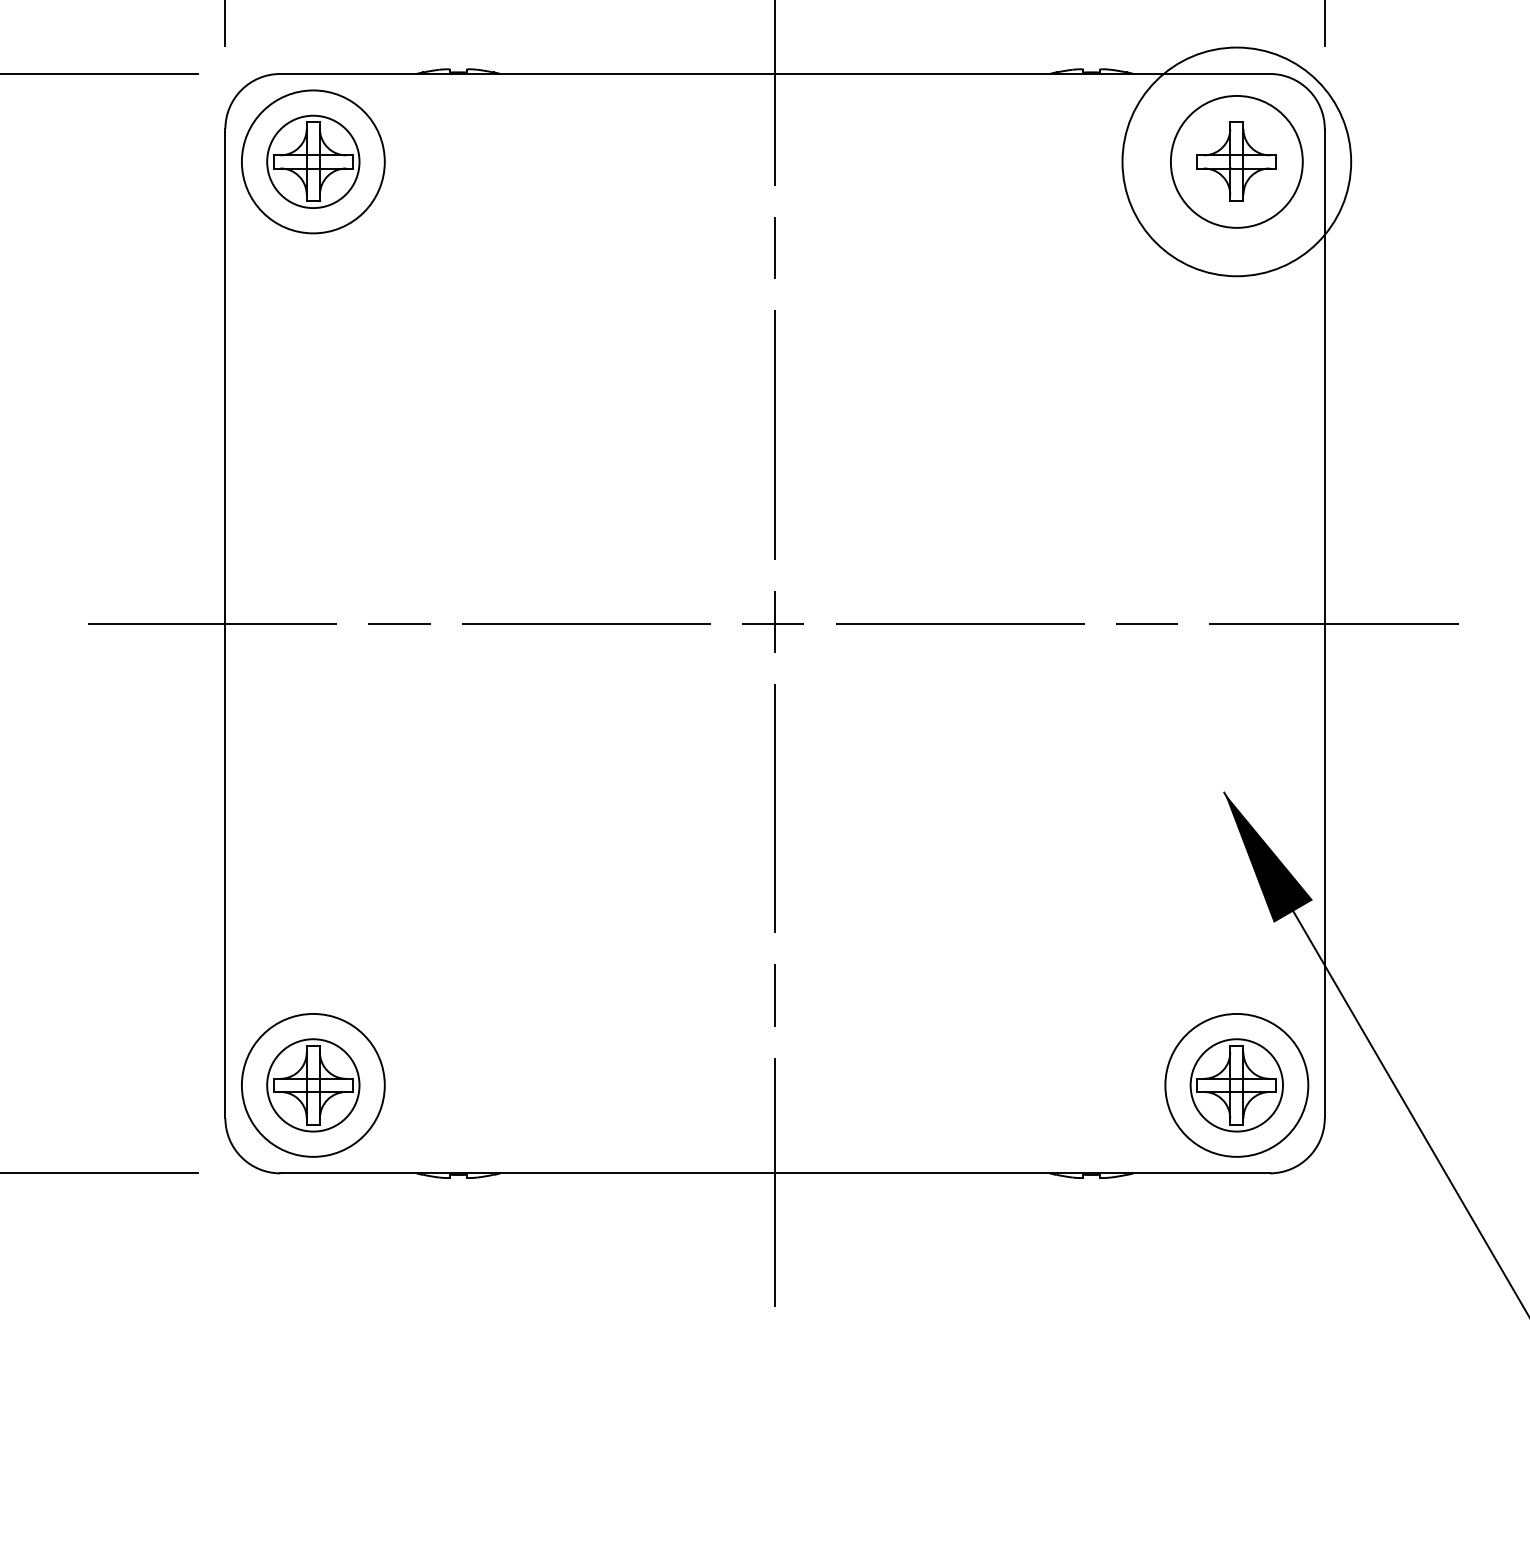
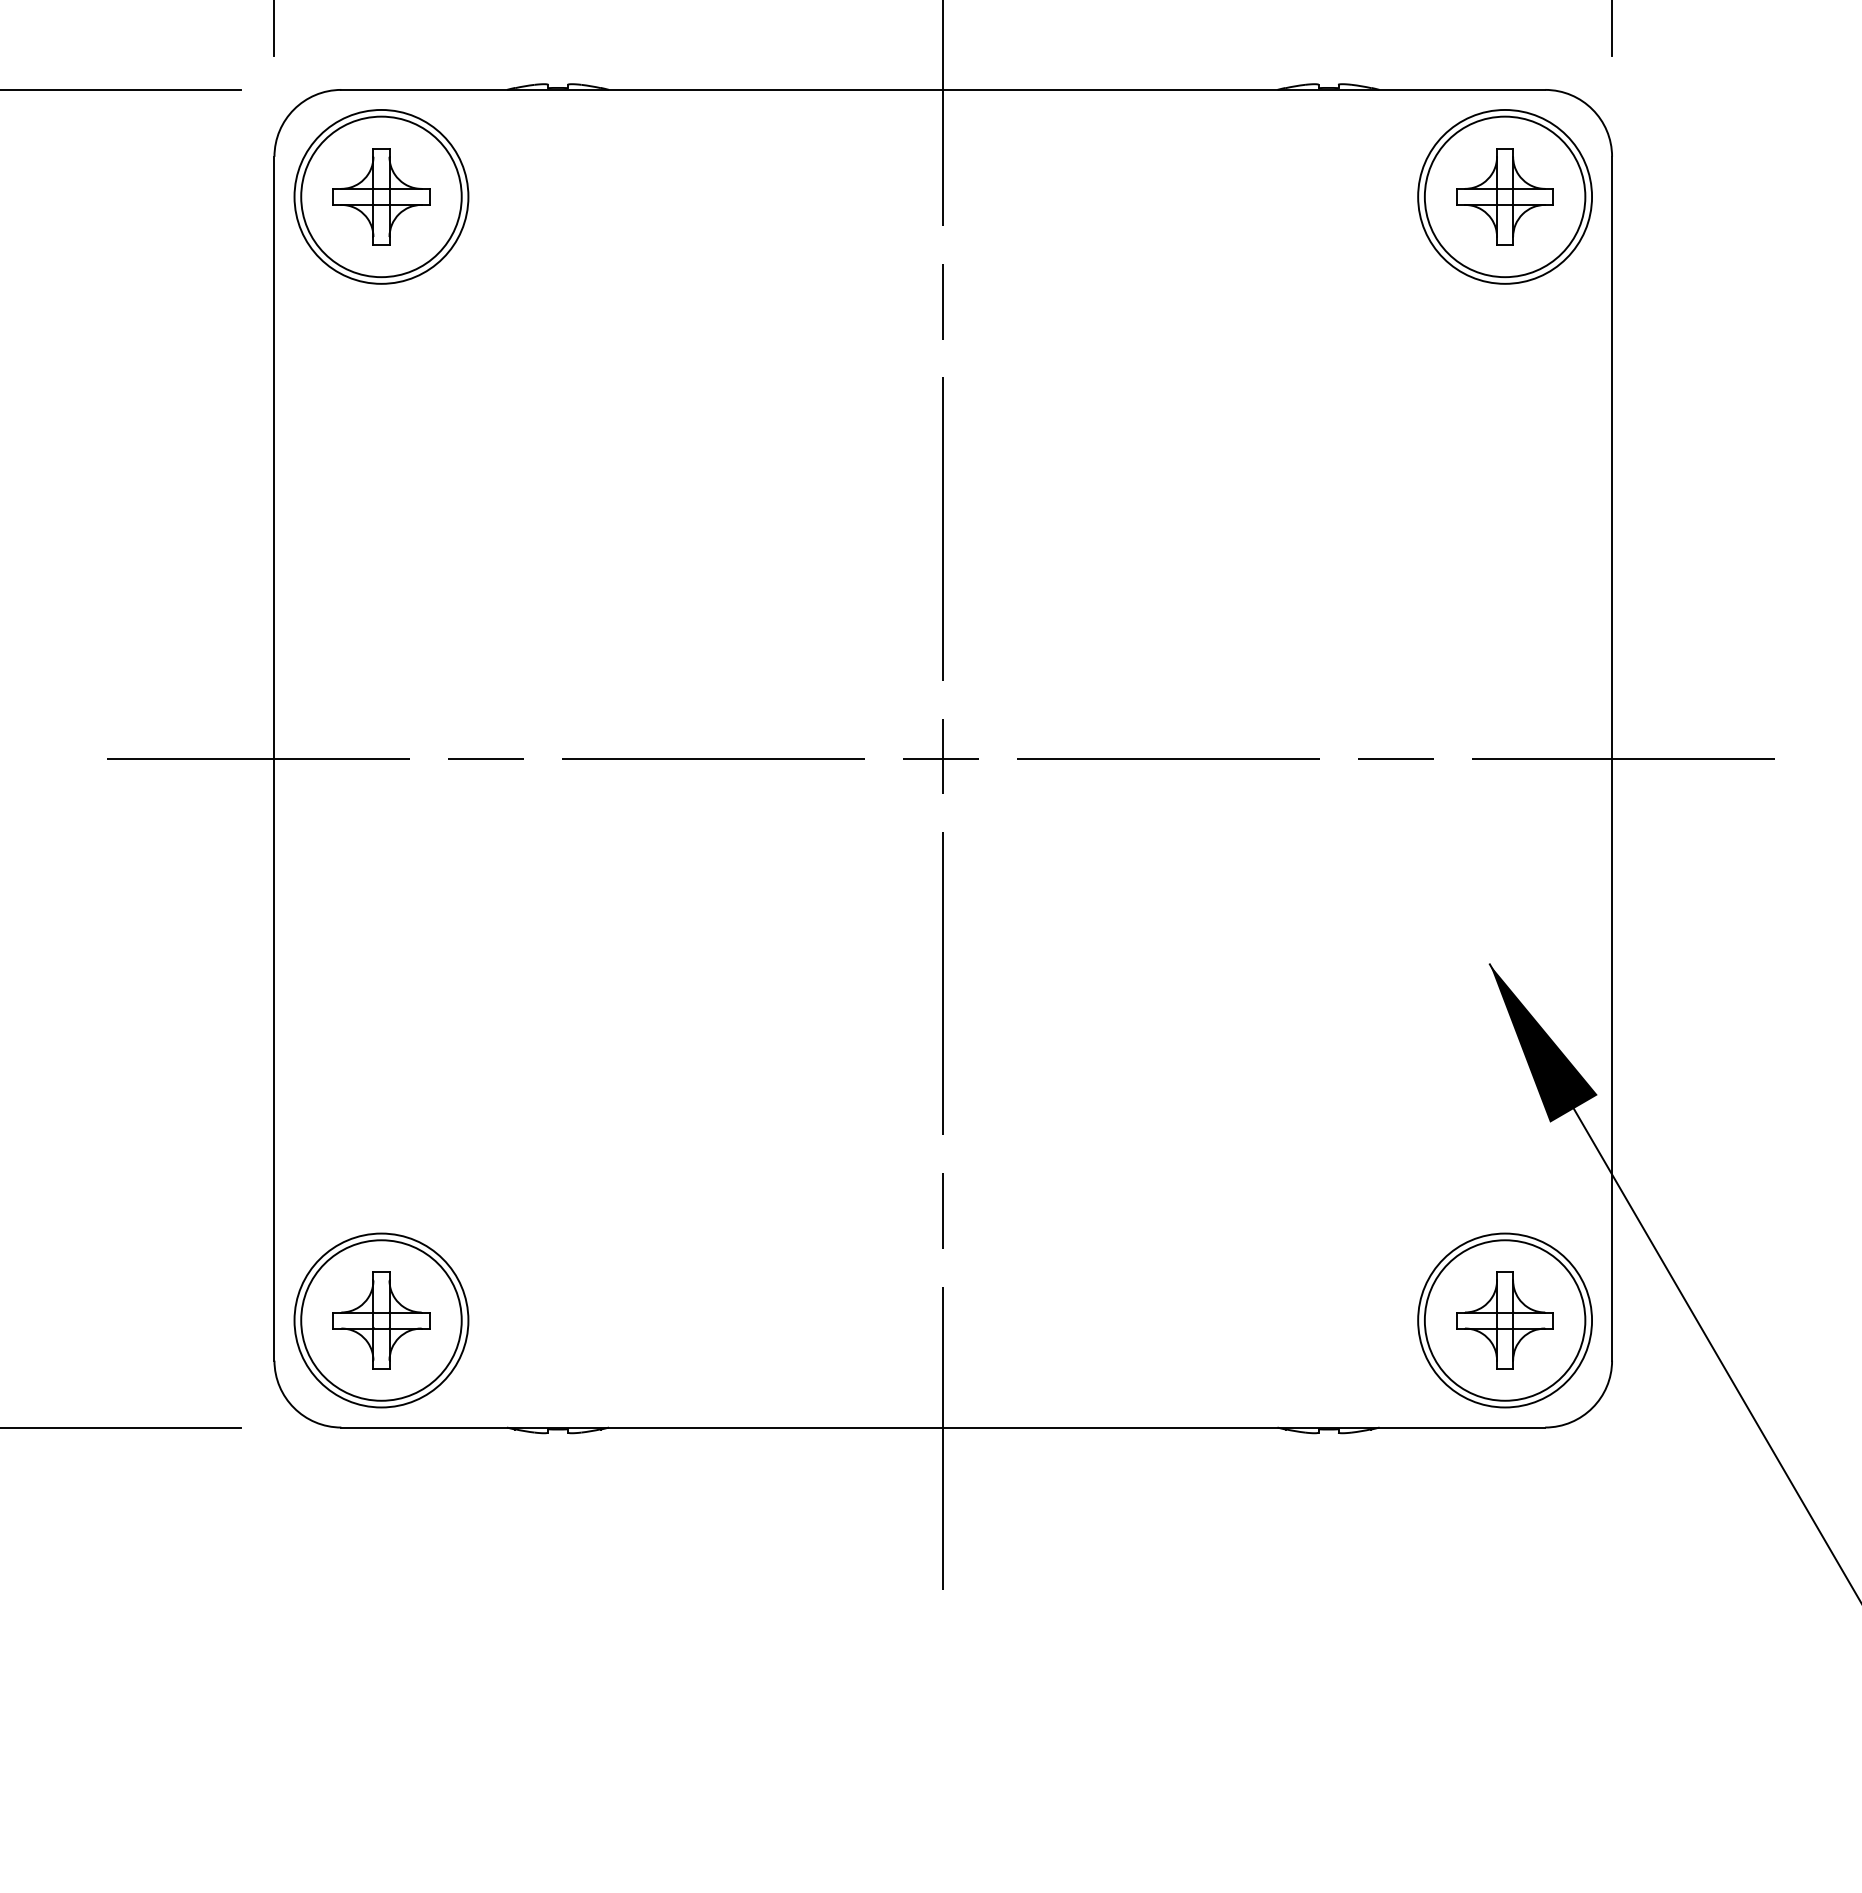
circle: (313, 161) -> (381, 196), size x1.43
circle: (1237, 161) -> (1505, 196), size x0.62
circle: (313, 1085) -> (381, 1320), size x1.43
circle: (1236, 1085) -> (1504, 1320), size x1.43

